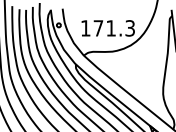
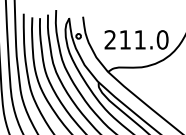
text: (108, 28) -> (137, 40), 171.3 -> 211.0

